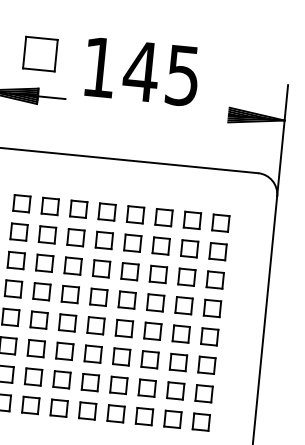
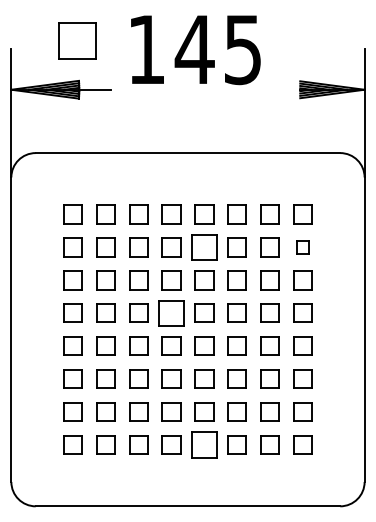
part: (132, 243) -> (204, 247), size x1.4
part: (217, 251) -> (302, 247), size x0.7
part: (98, 296) -> (171, 312), size x1.4
part: (116, 413) -> (204, 444), size x1.4

